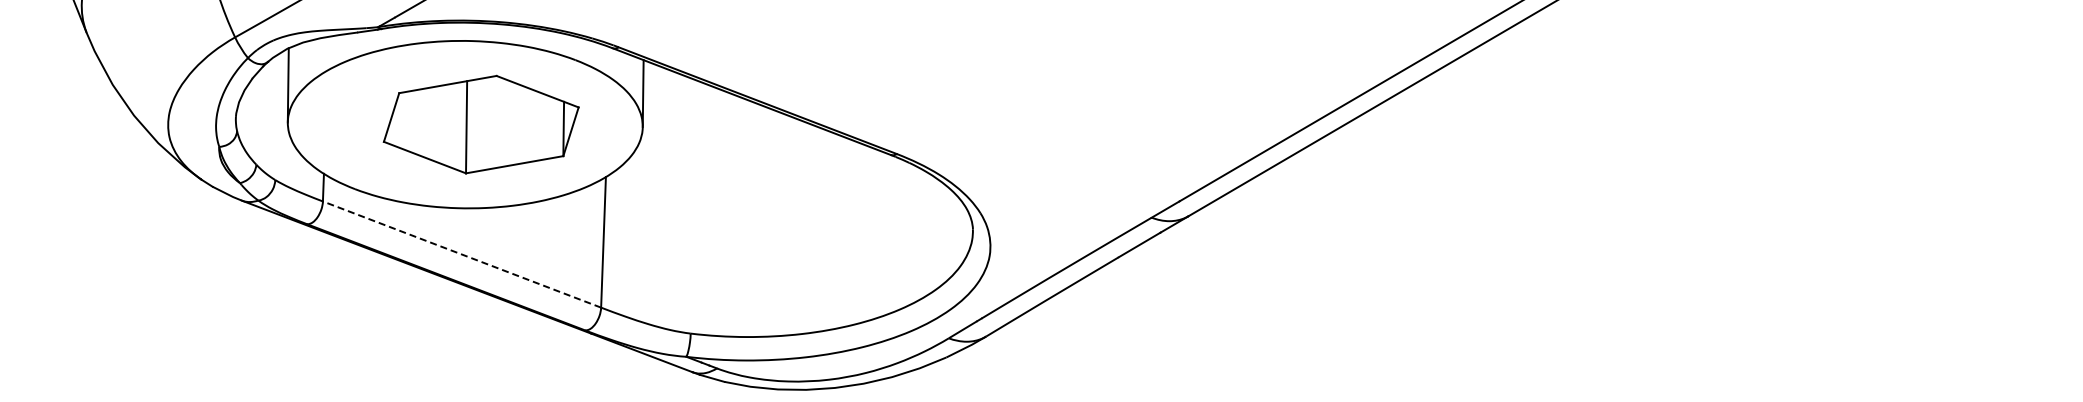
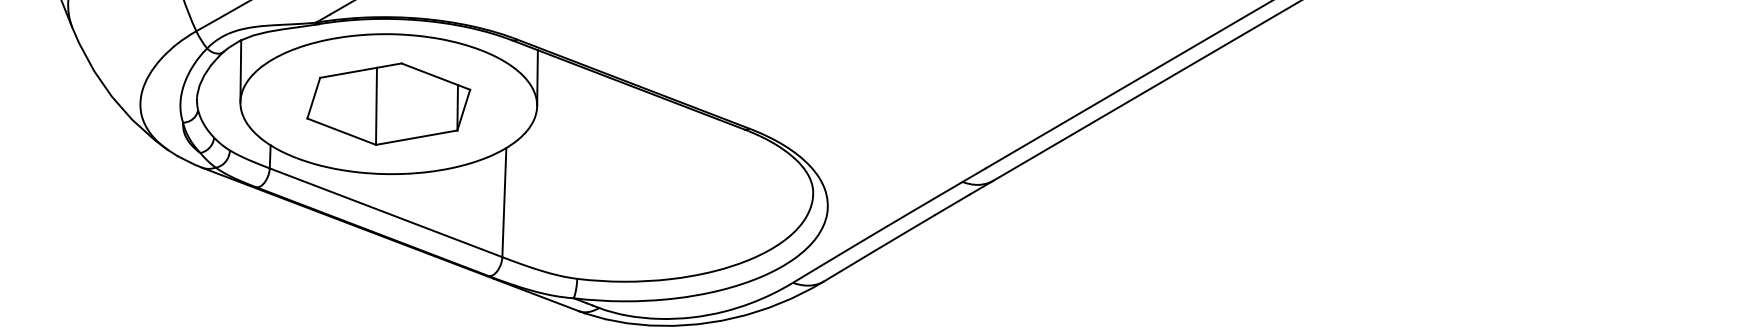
part: (480, 124) -> (388, 104), moved
line: (462, 254) -> (386, 212), dashed -> solid

